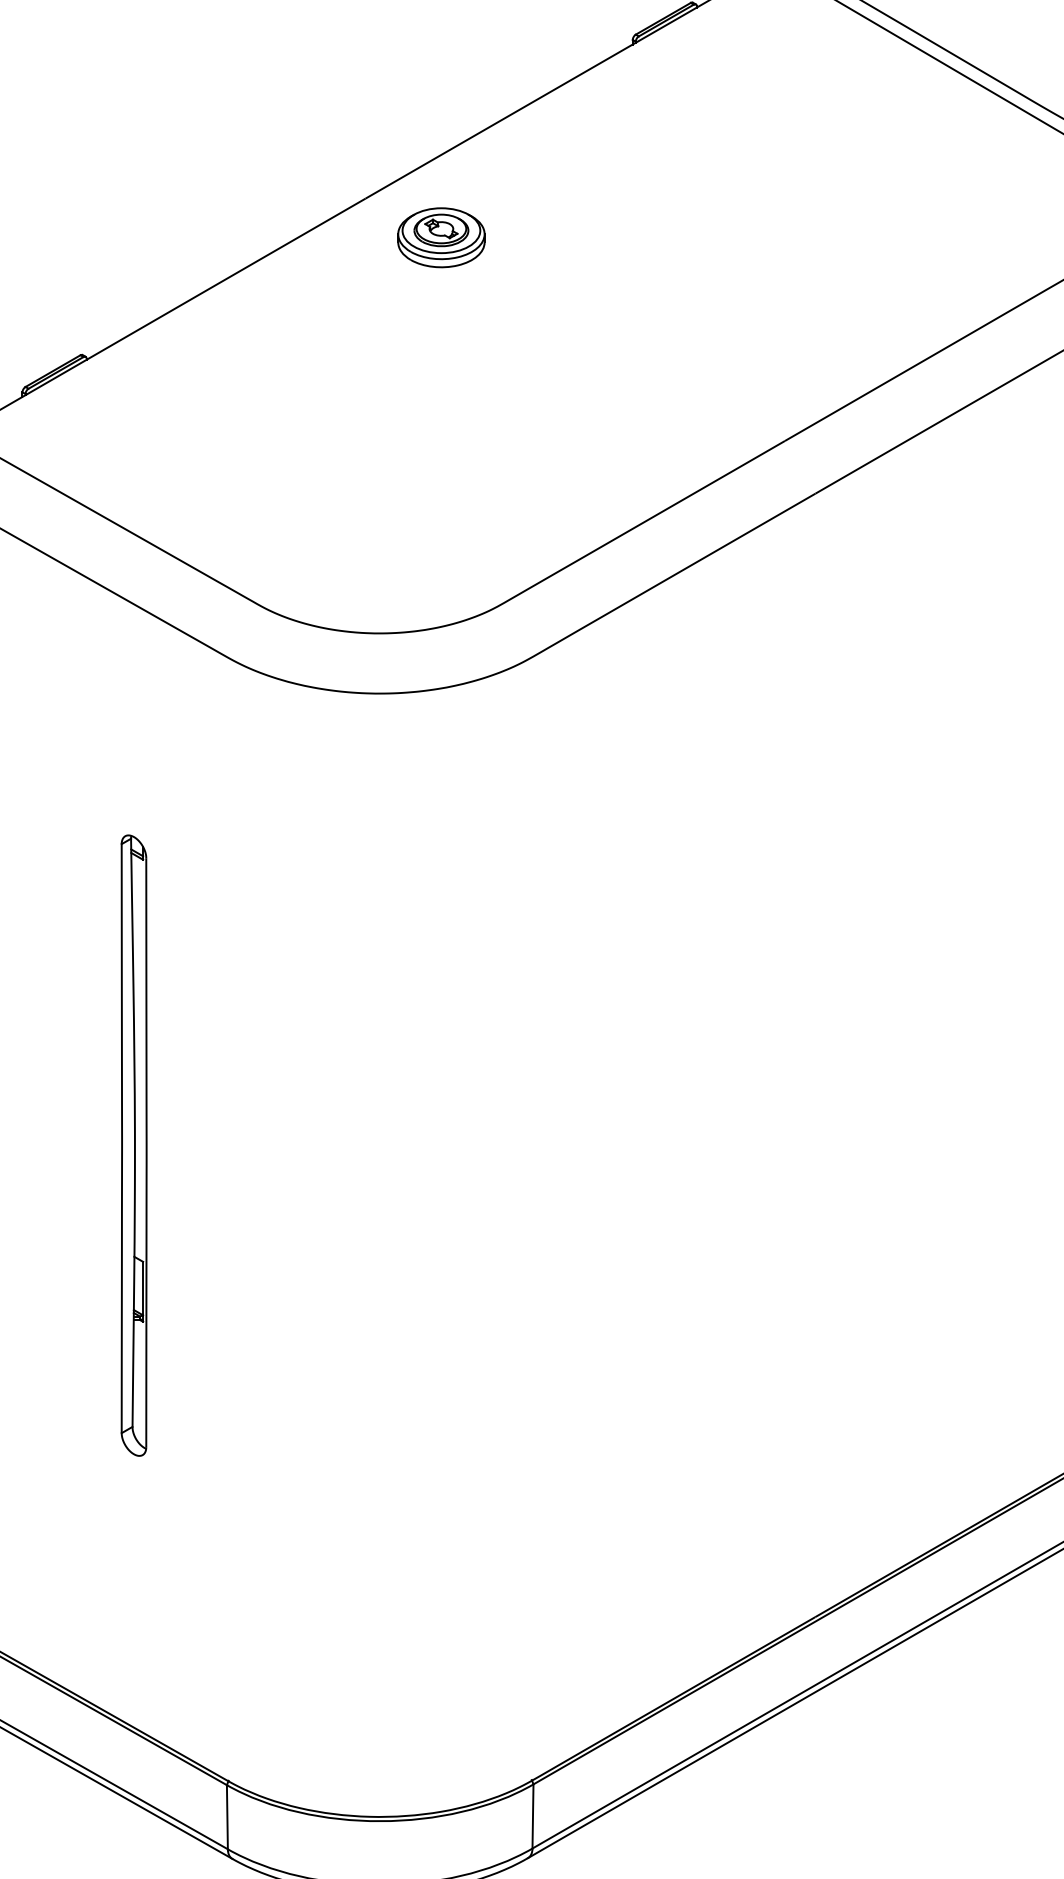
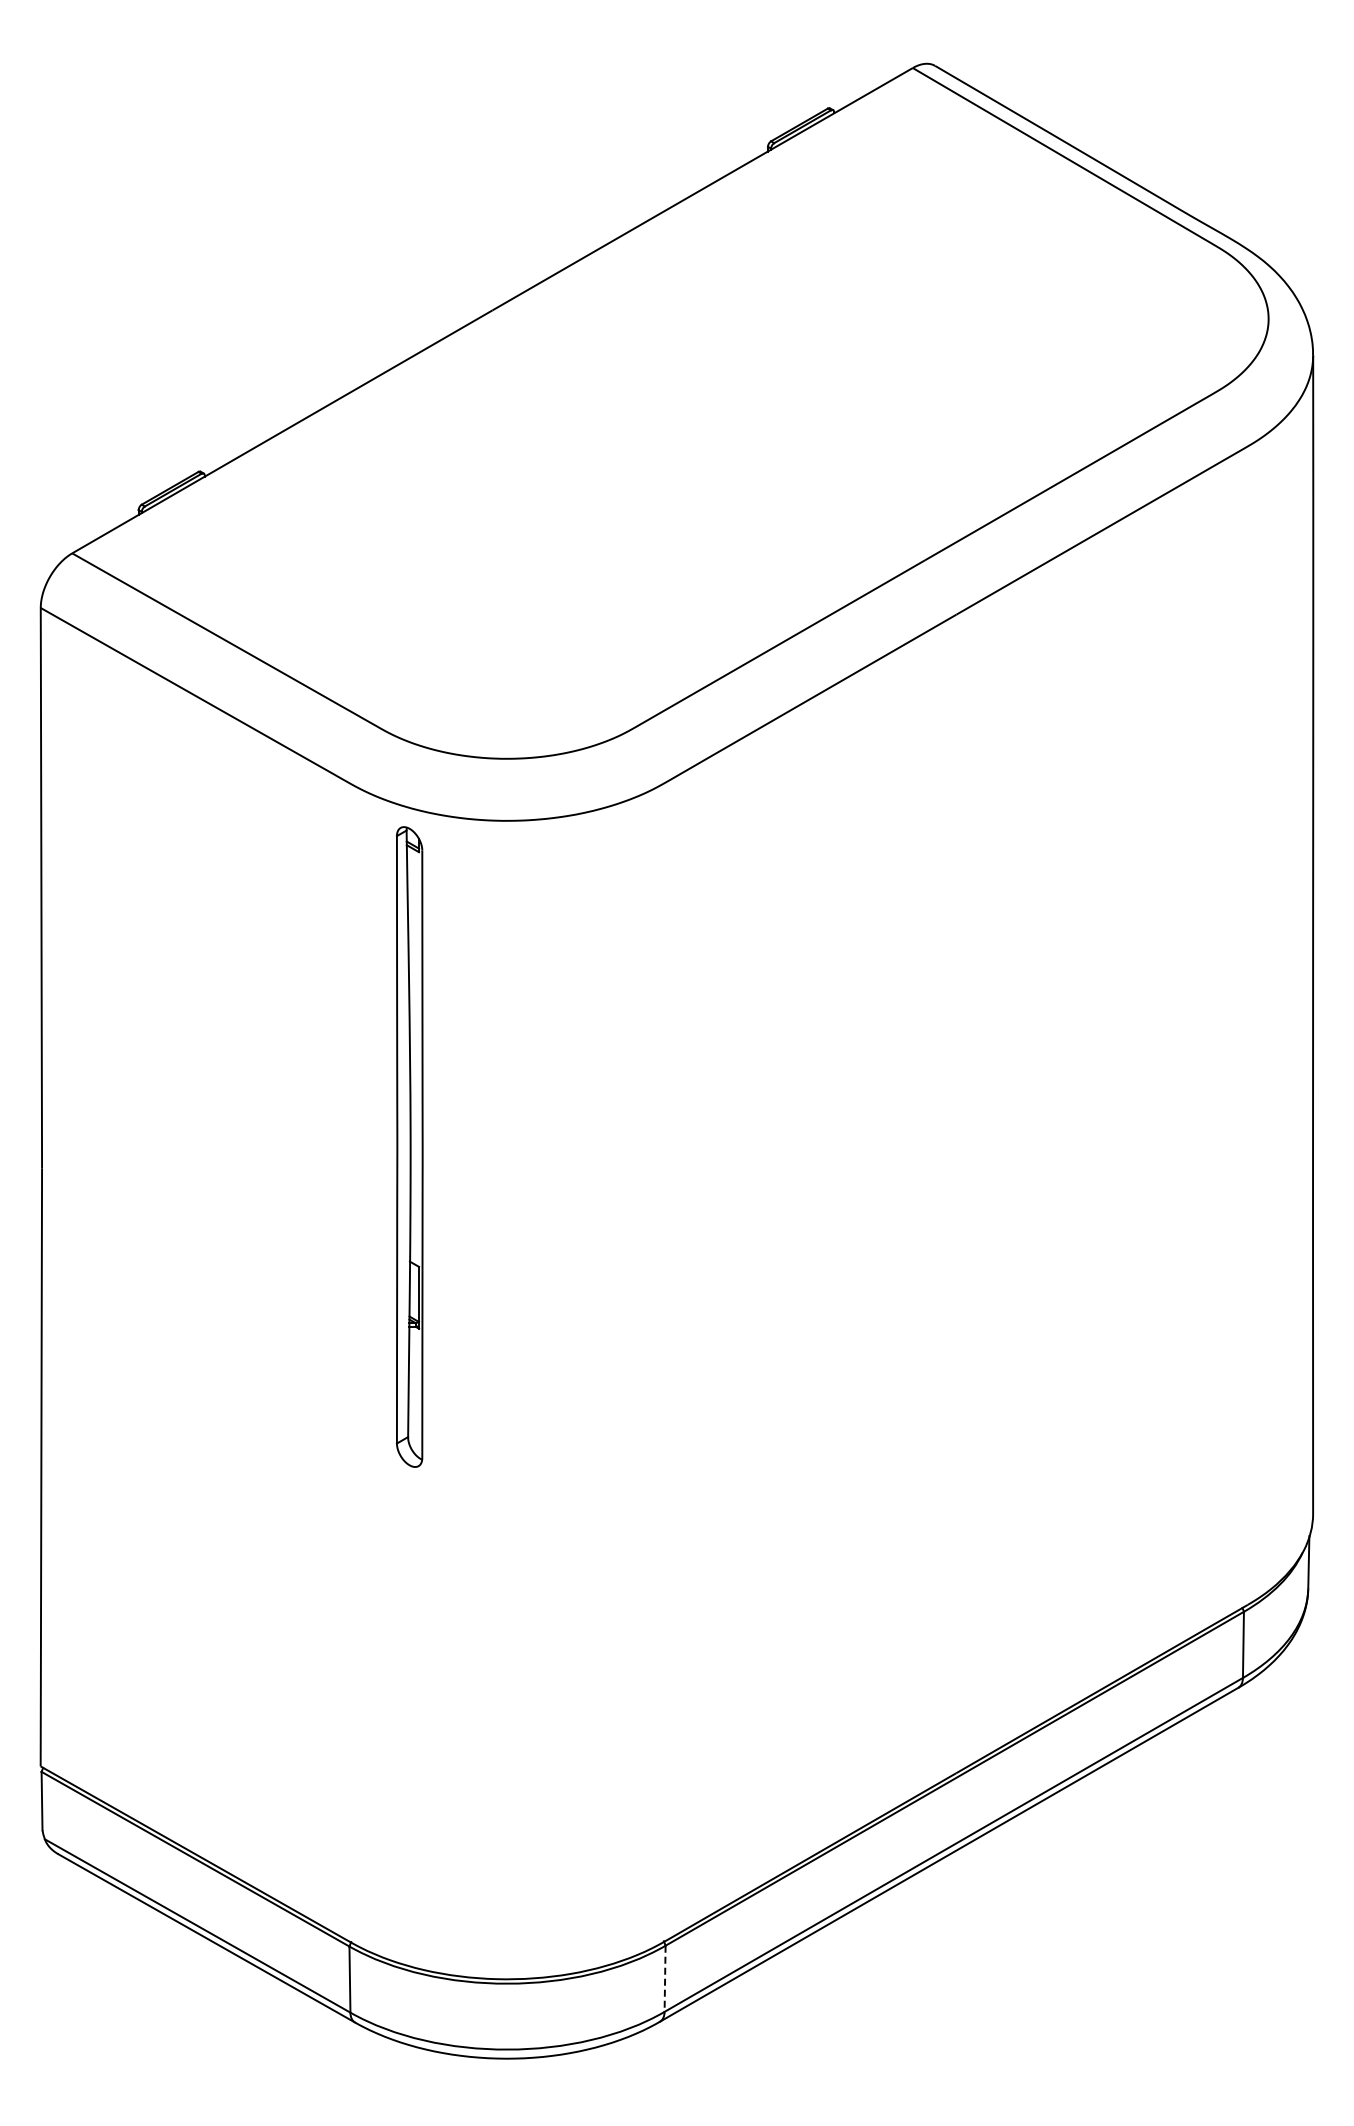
part: (441, 237) -> (570, 350), removed
part: (133, 1145) -> (409, 1146), moved
line: (533, 1817) -> (665, 1979), solid -> dashed

